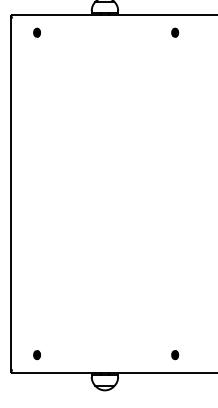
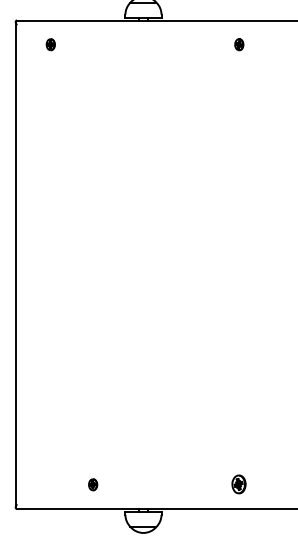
part: (36, 355) -> (92, 485), moved
part: (175, 355) -> (239, 485), size x1.6

